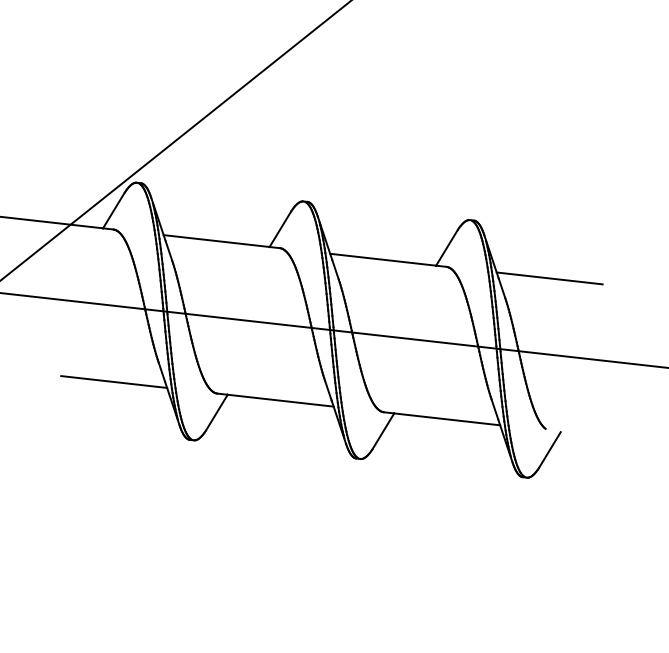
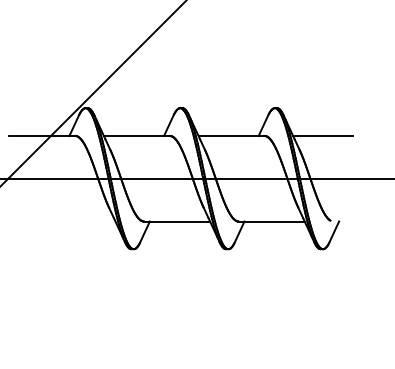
line: (114, 382) -> (85, 221), removed

